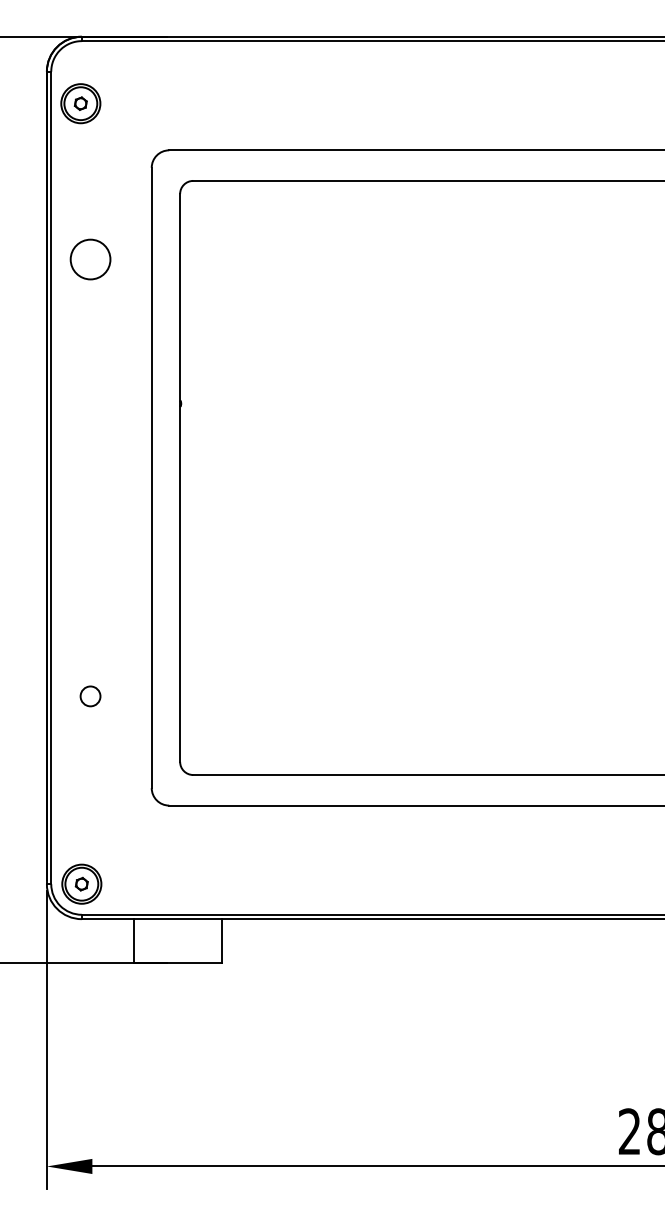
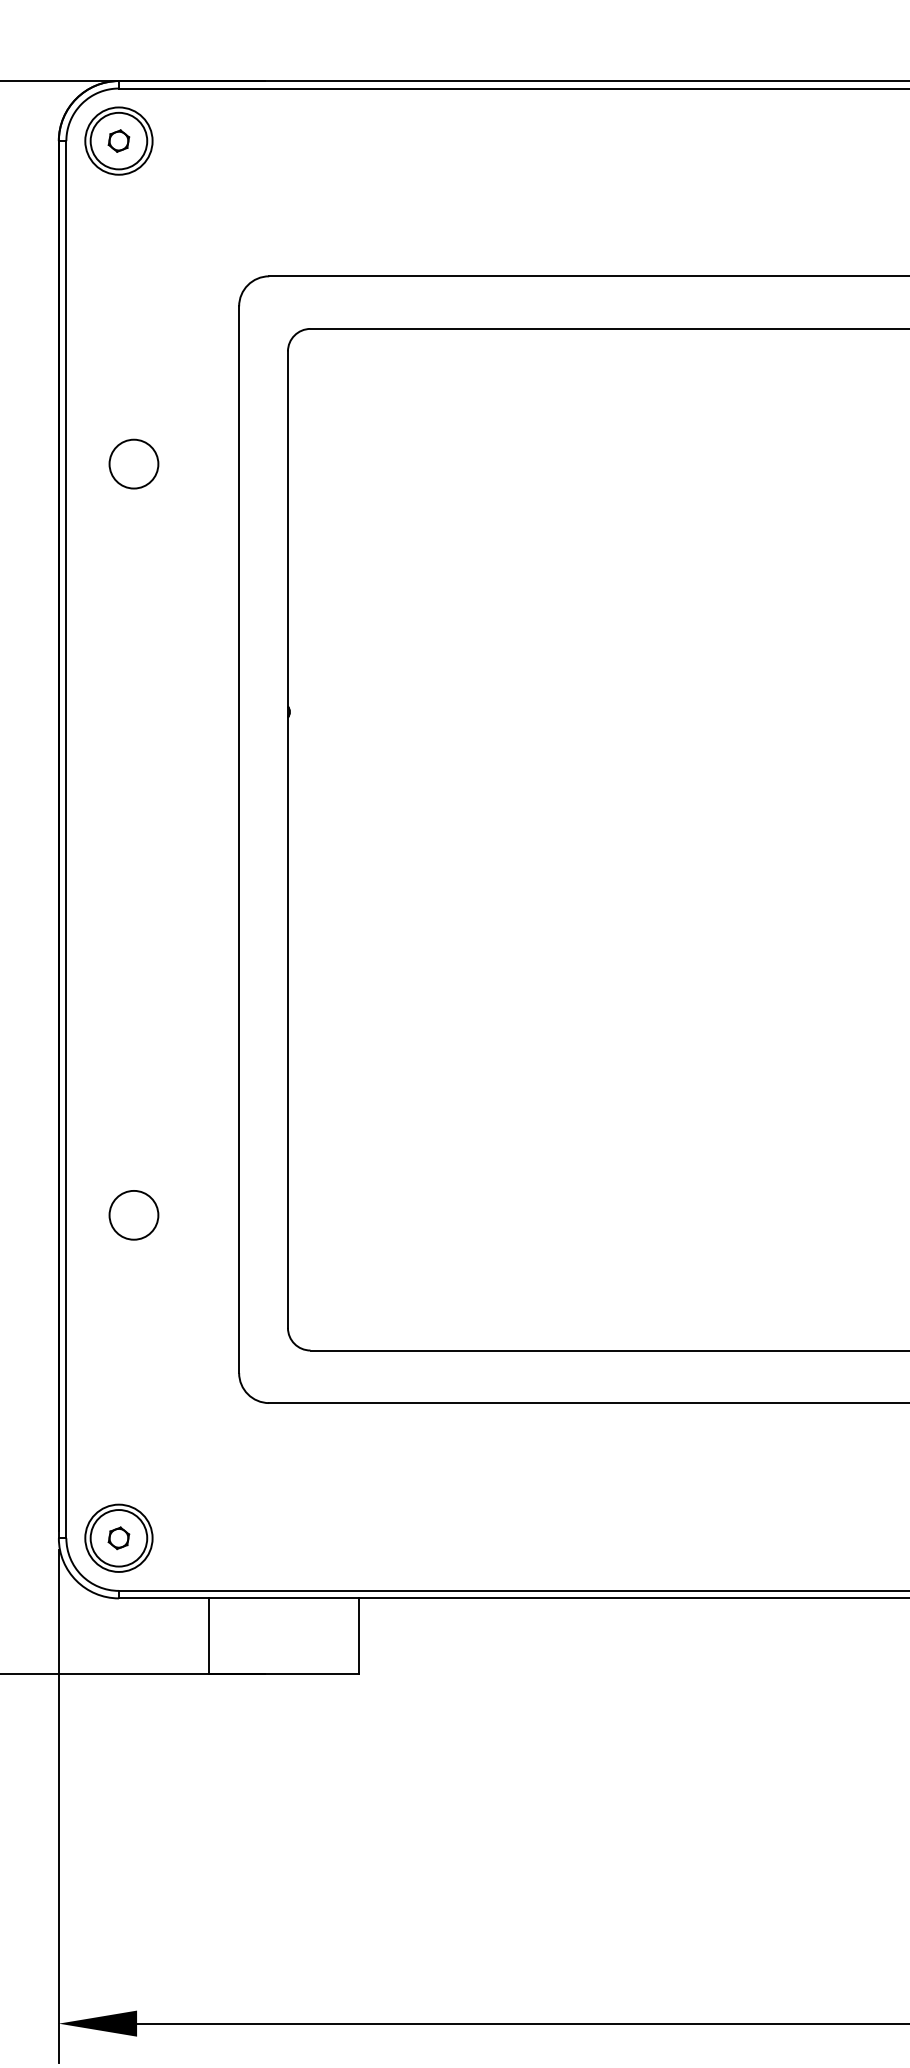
part: (80, 103) -> (118, 140), moved
circle: (90, 259) -> (133, 464), size x0.71
circle: (90, 696) -> (133, 1215), size x1.43

